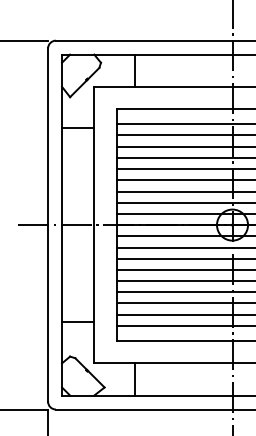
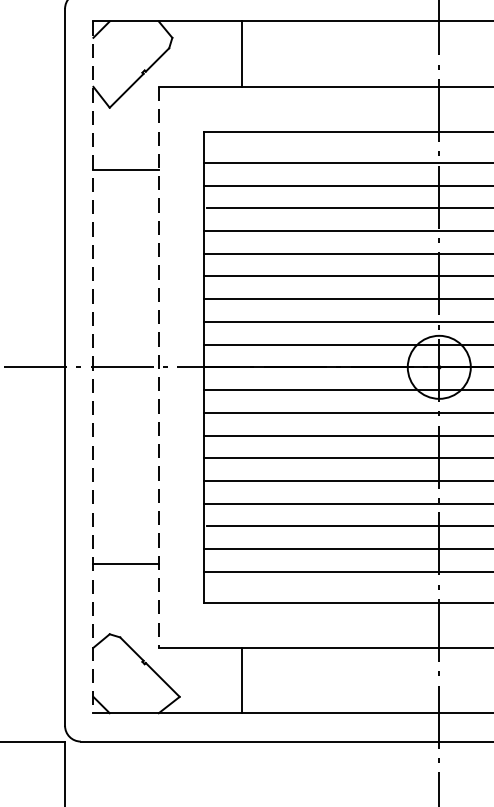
line: (62, 225) -> (94, 368), solid -> dashed
line: (94, 225) -> (159, 368), solid -> dashed

